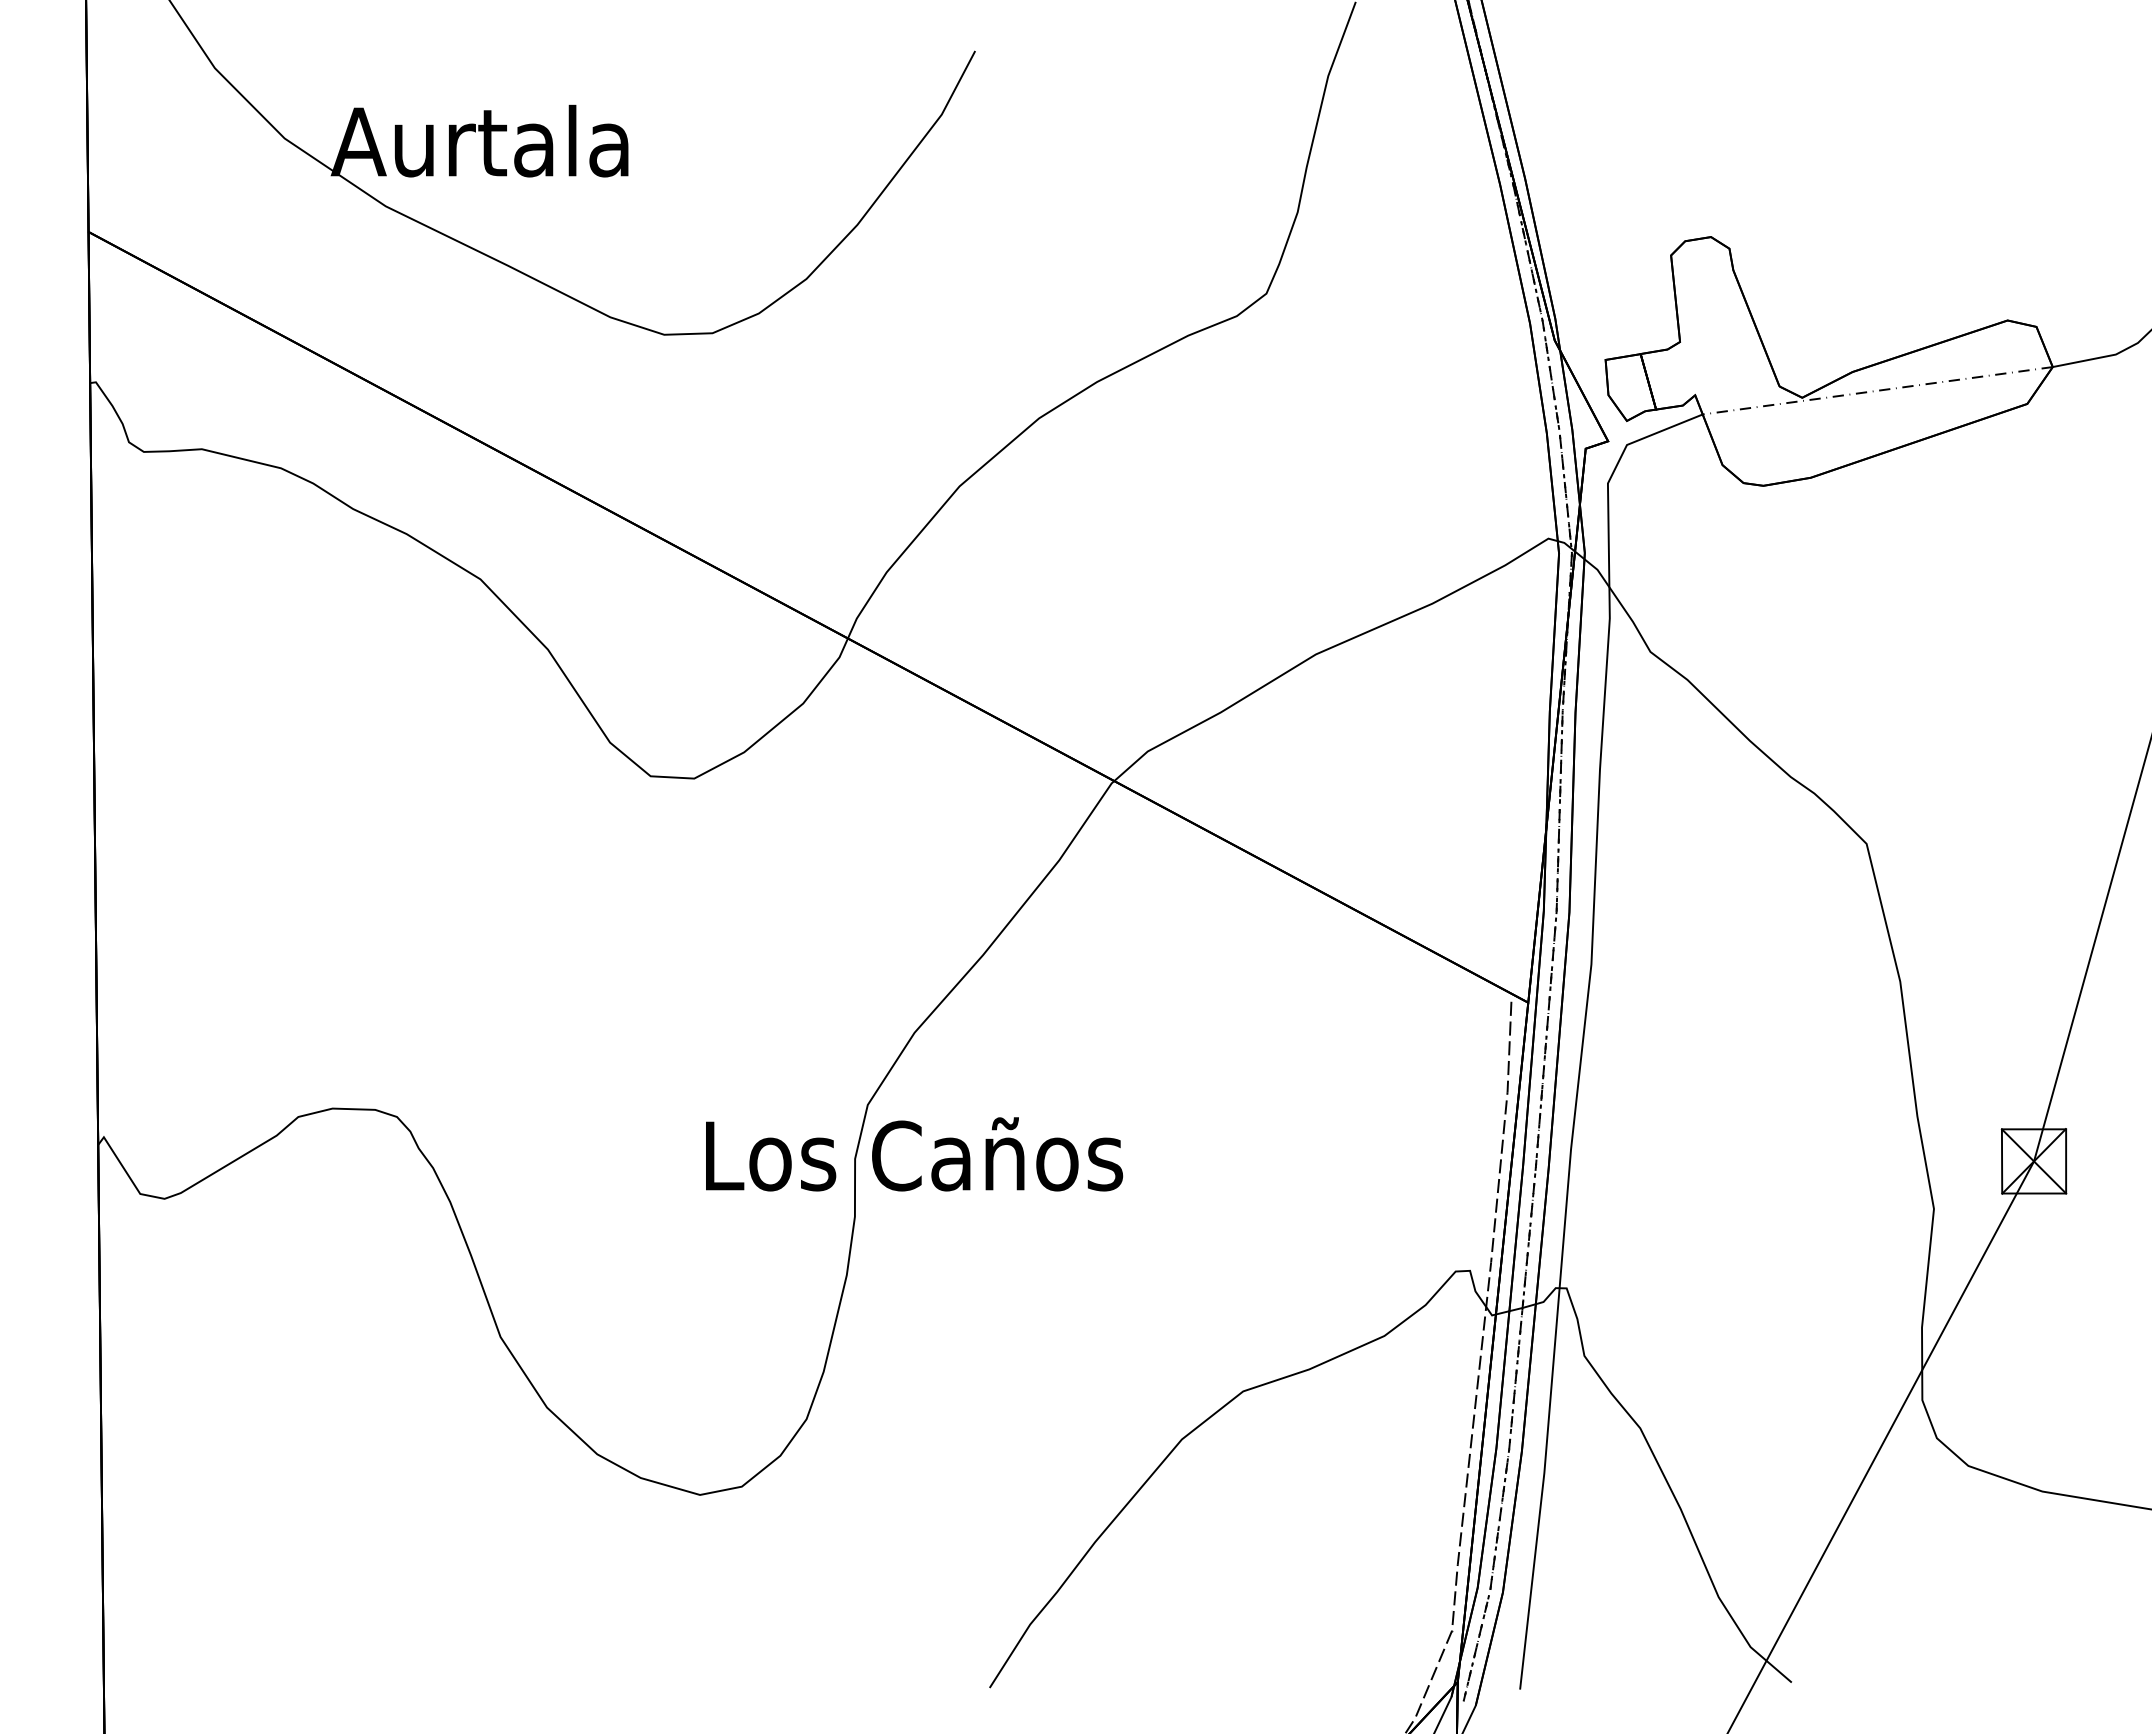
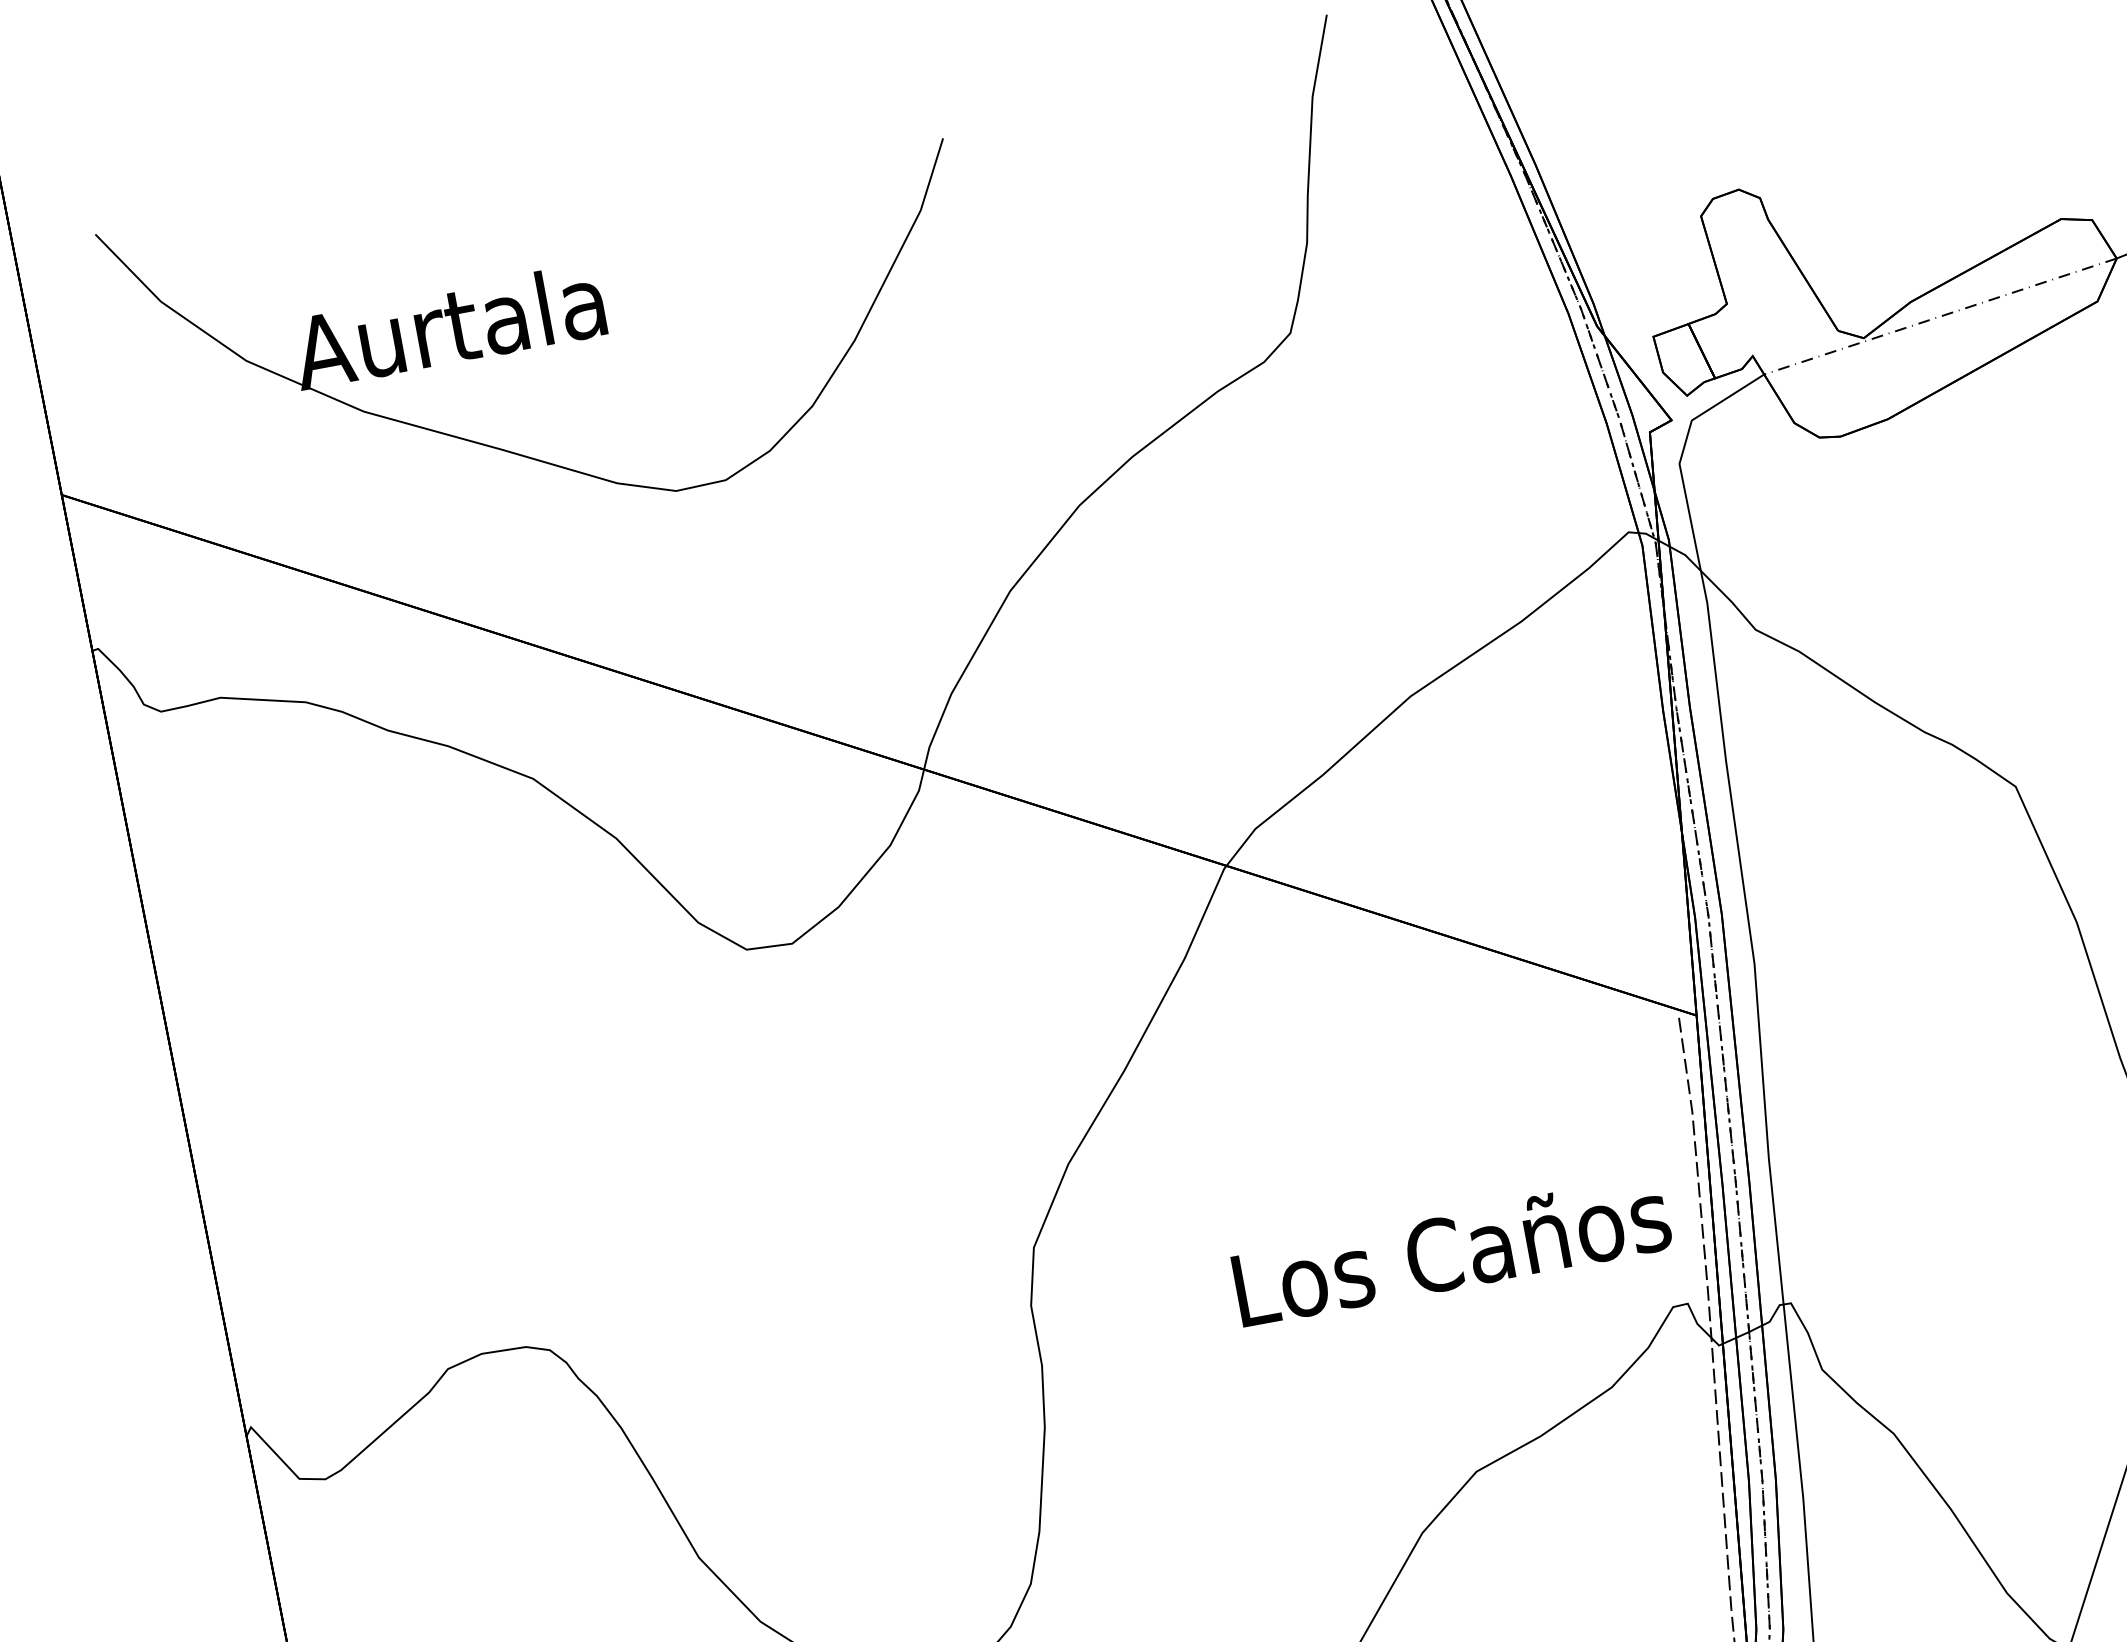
text: (914, 1154) -> (1451, 1250), moved

